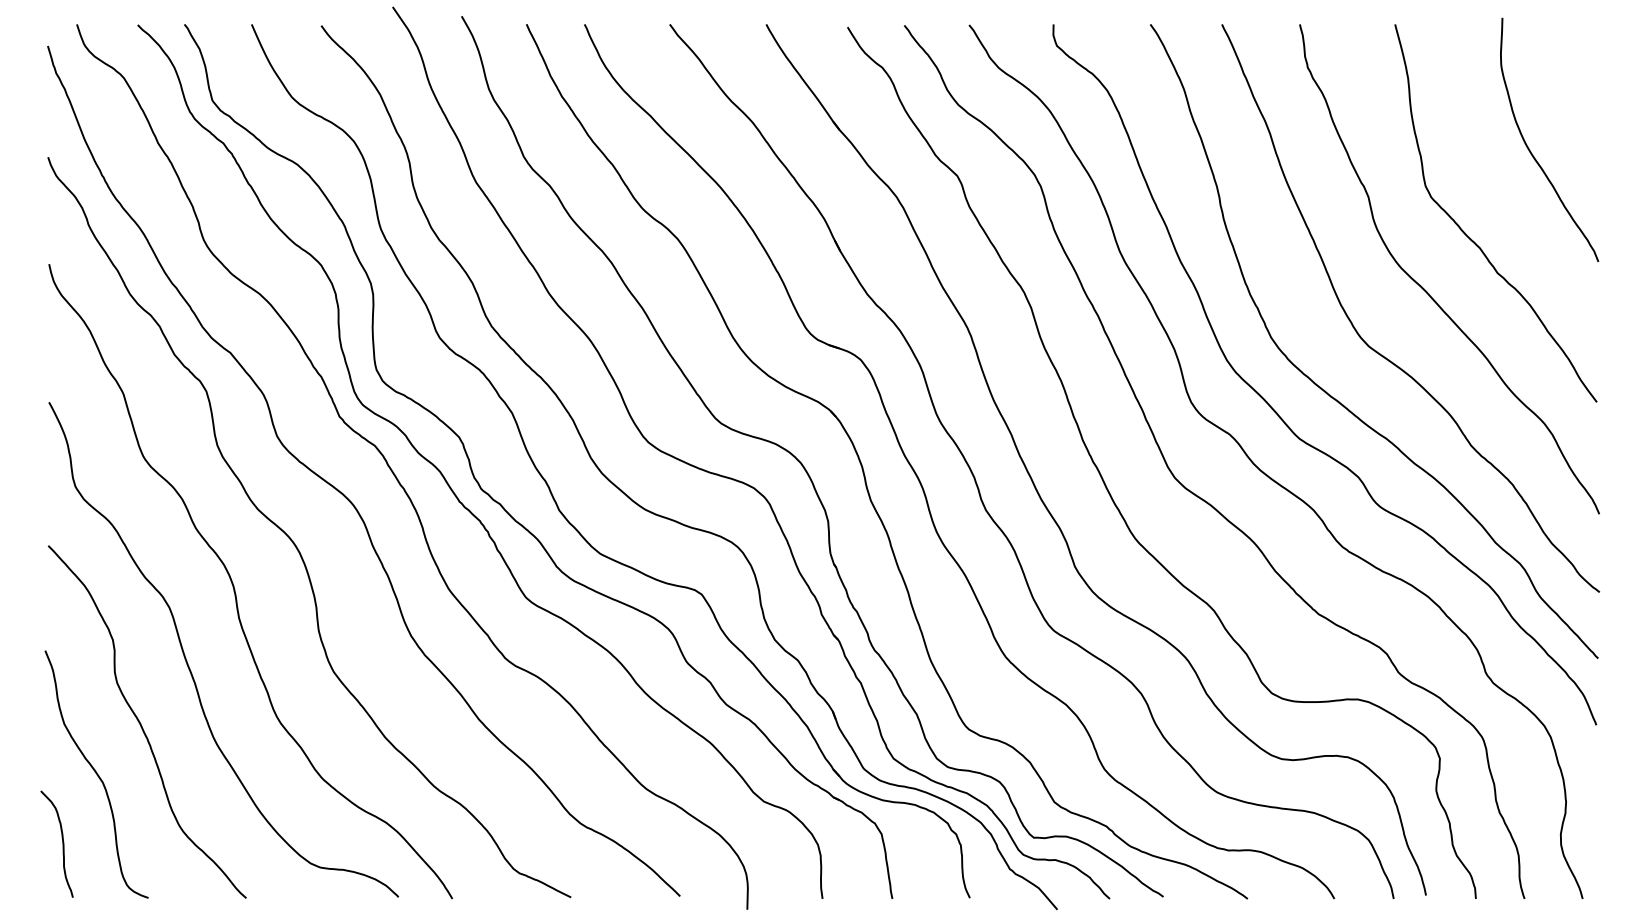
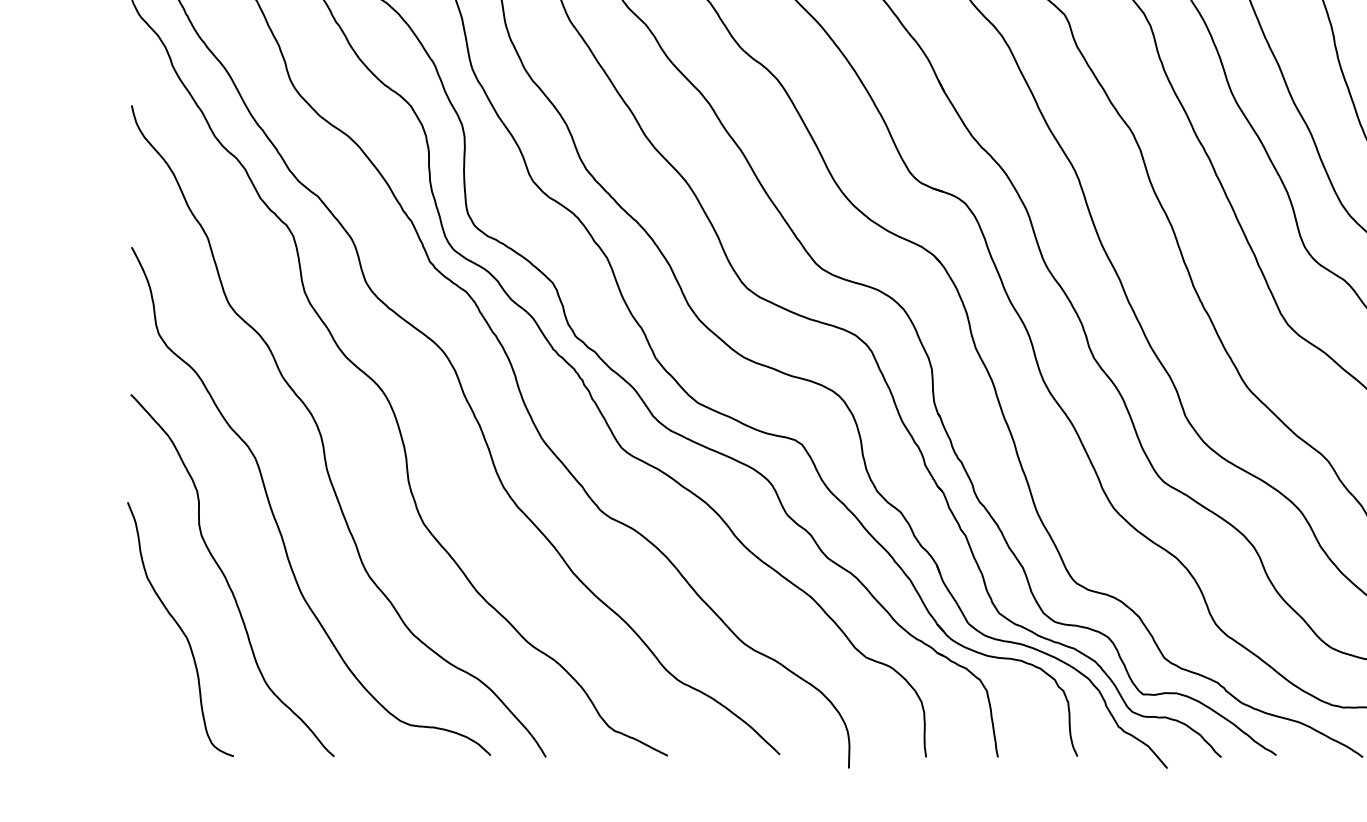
curve: (62, 843) -> (145, 700), removed

